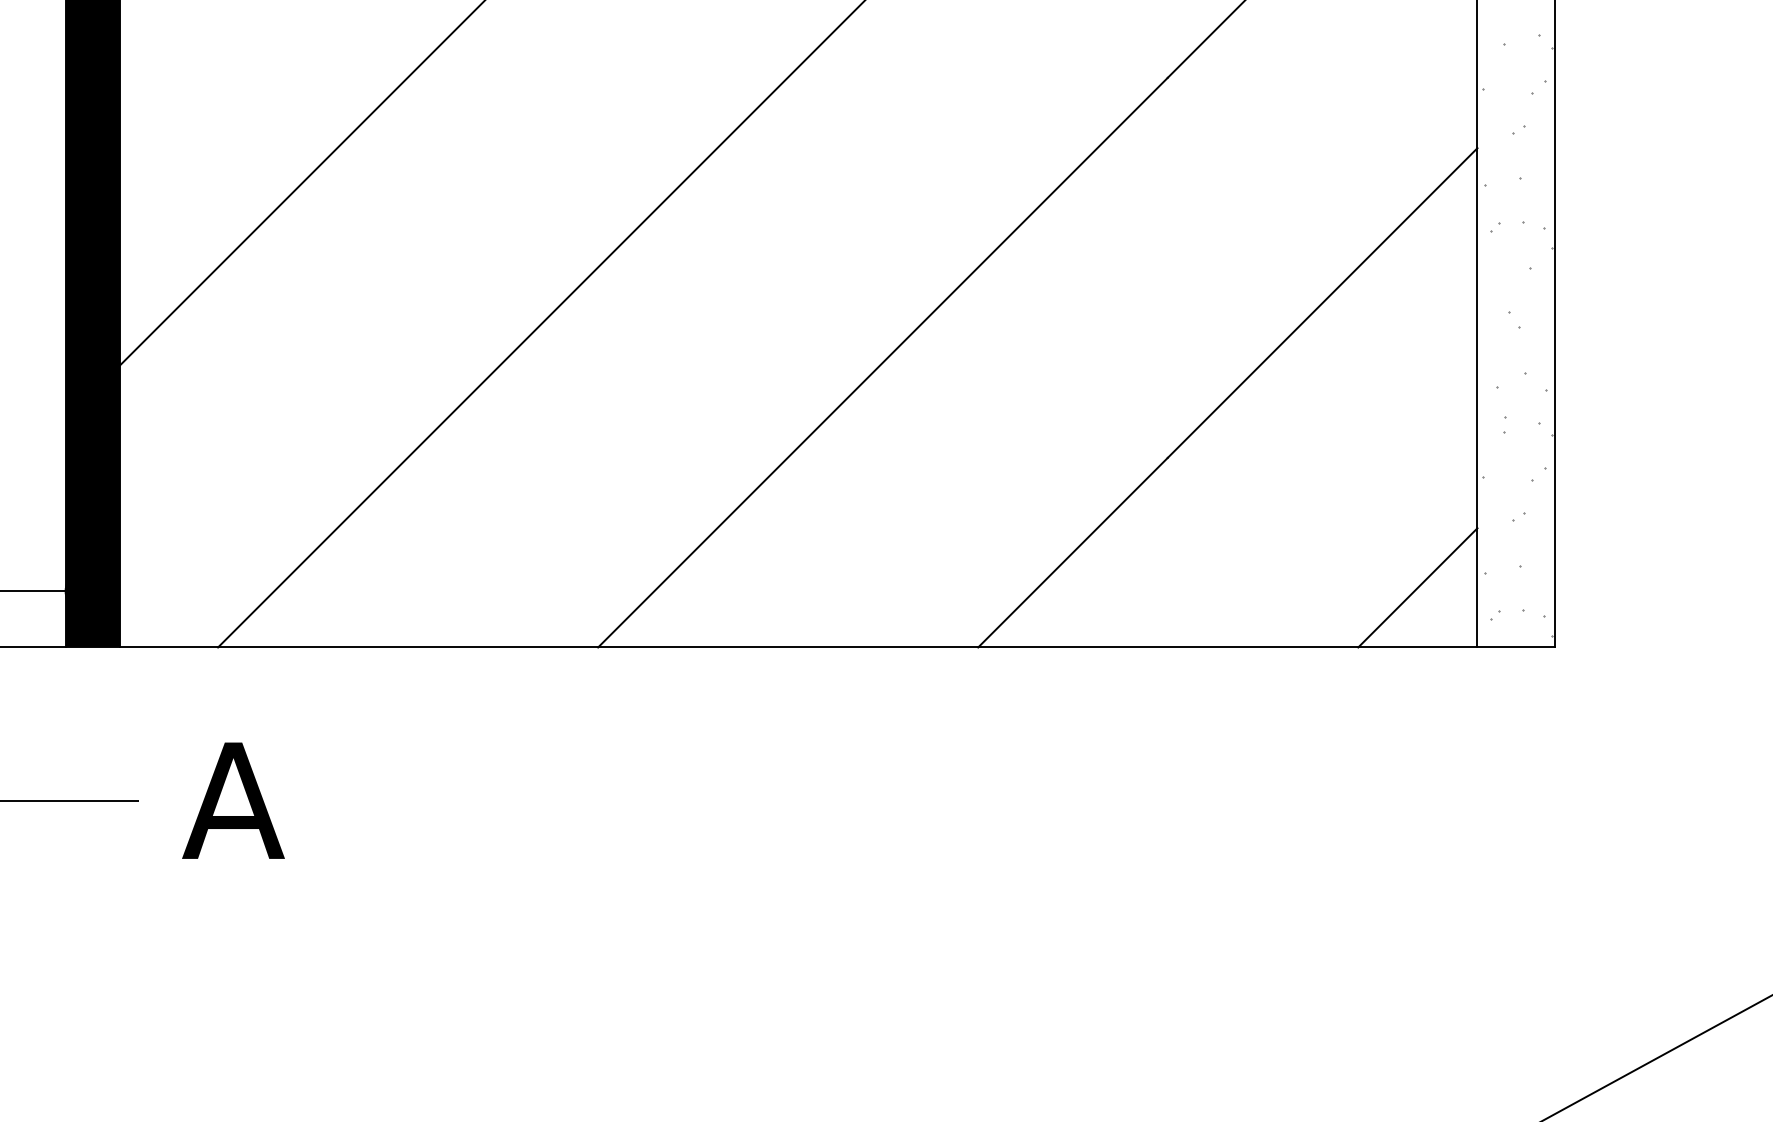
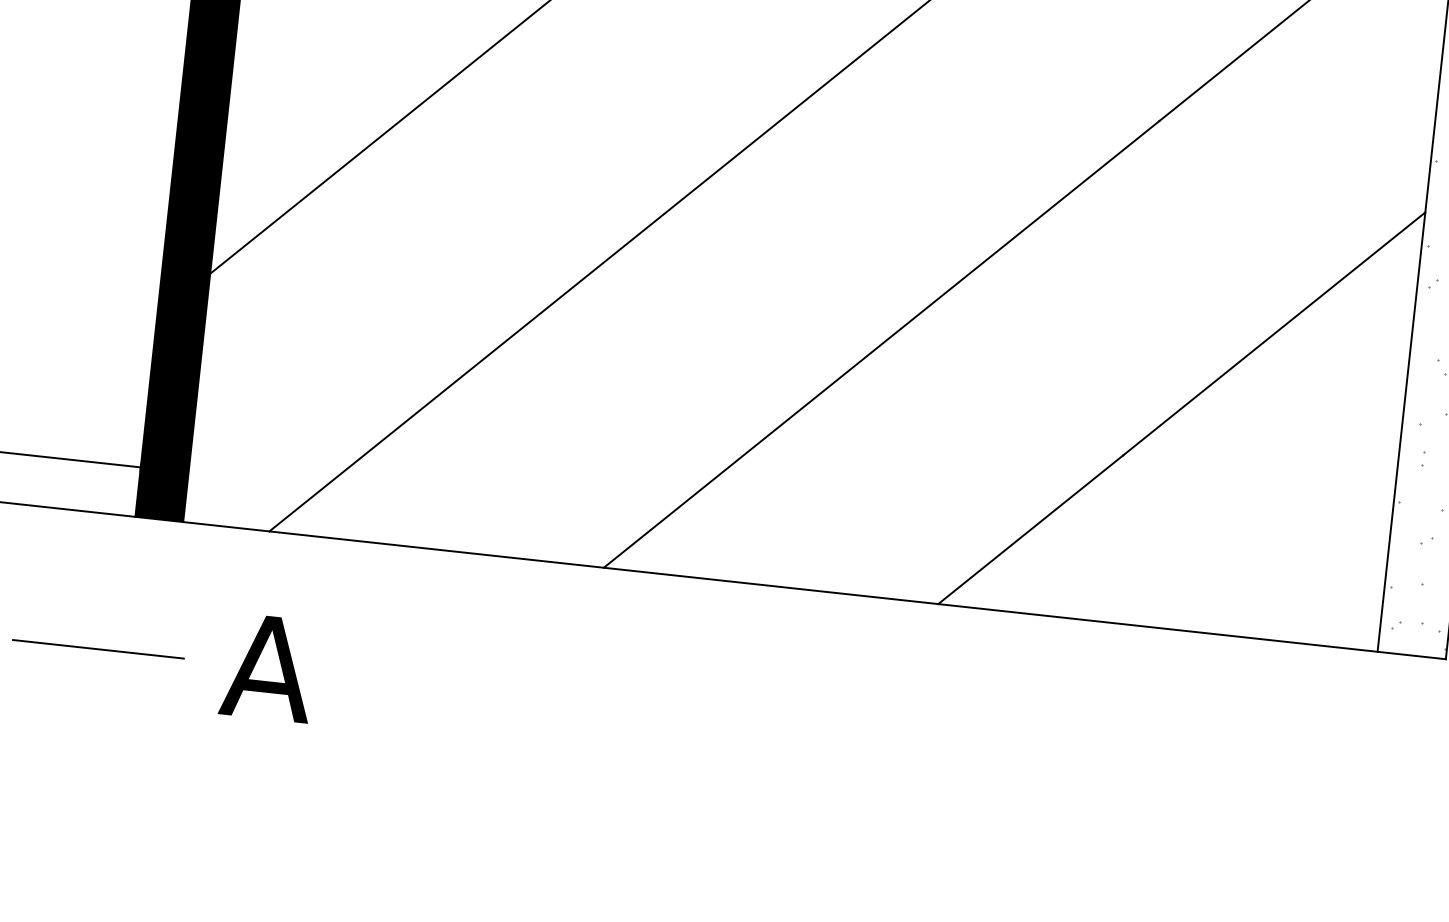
line: (1417, 587) -> (1330, 593), removed

